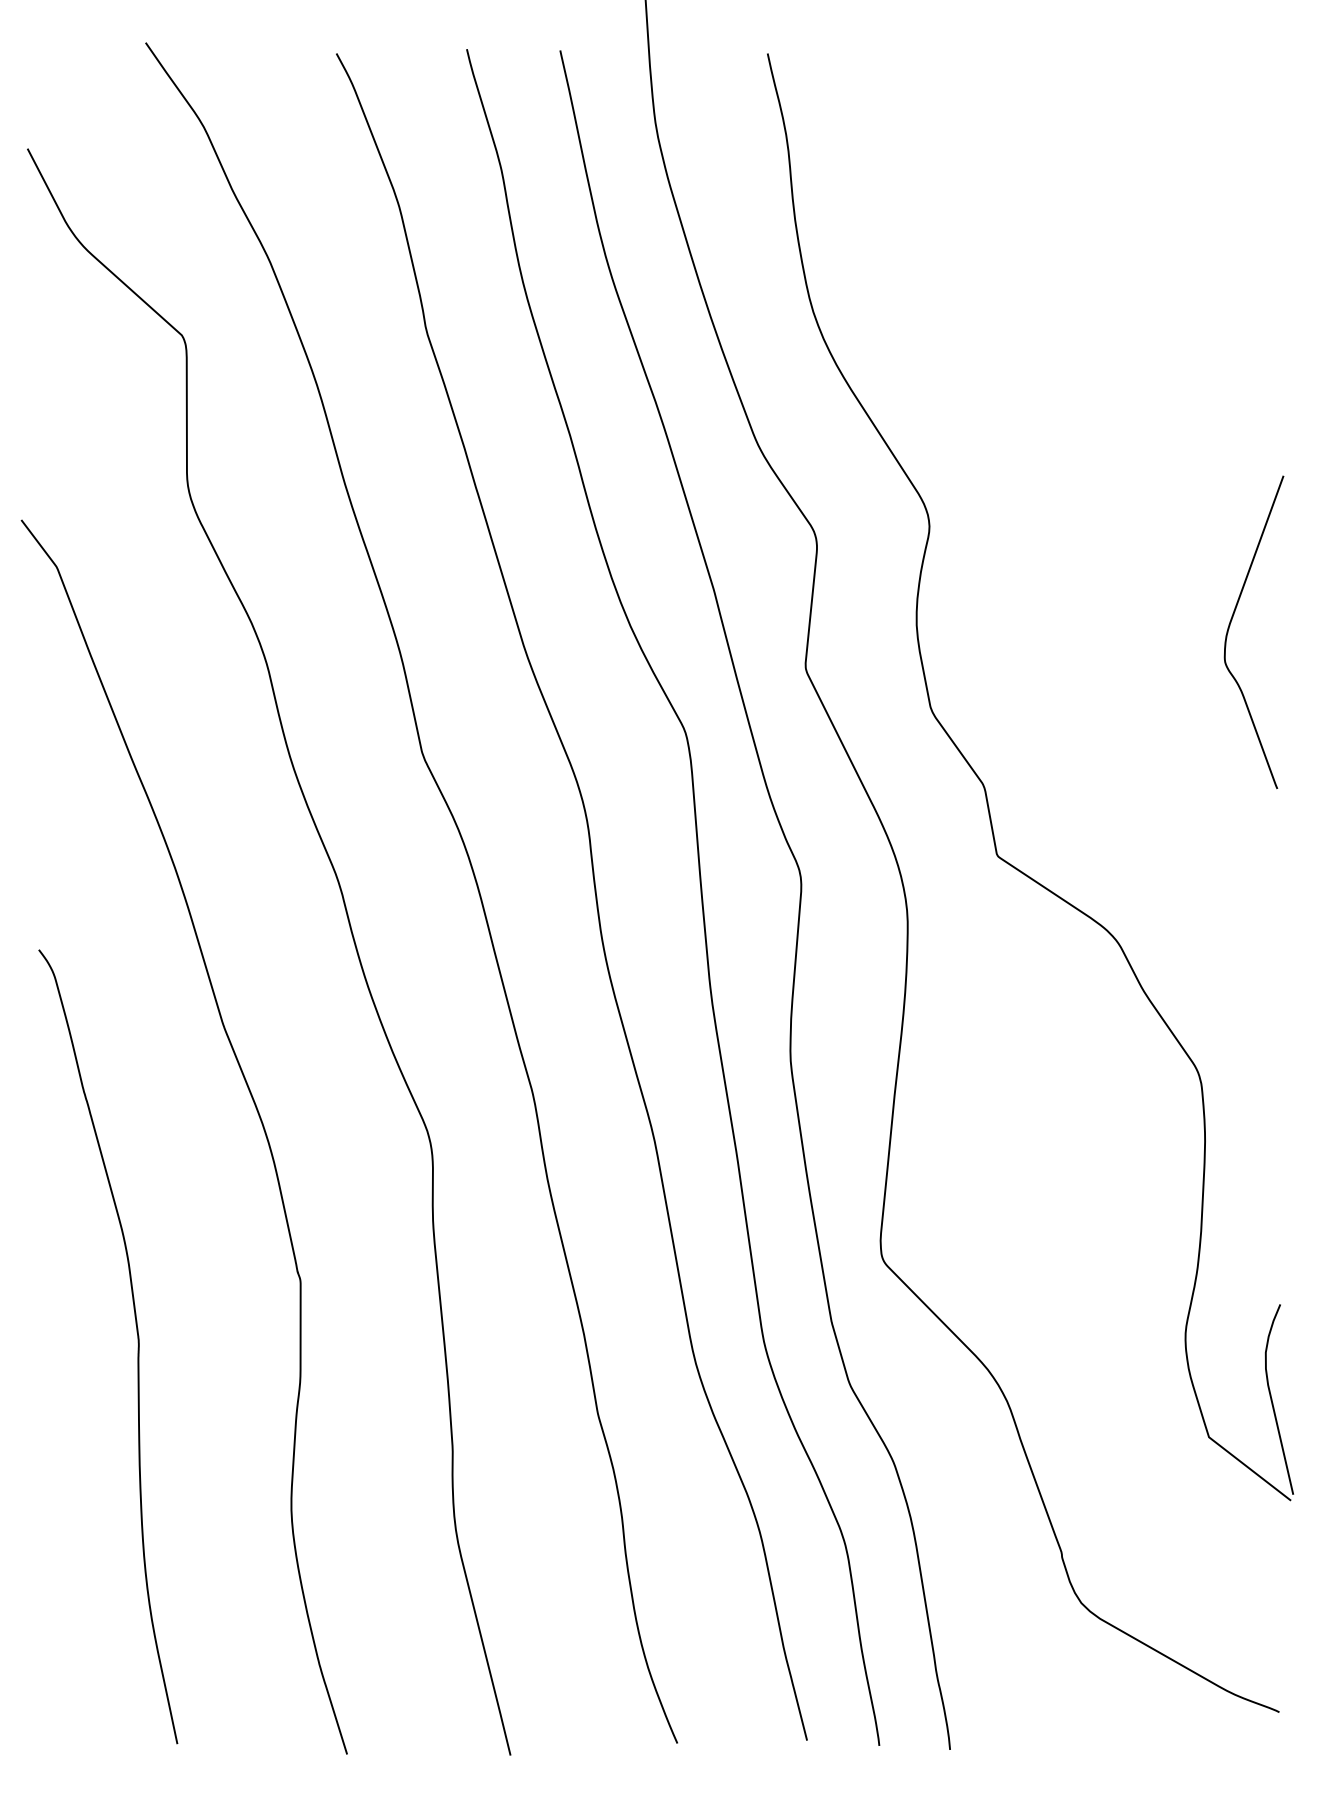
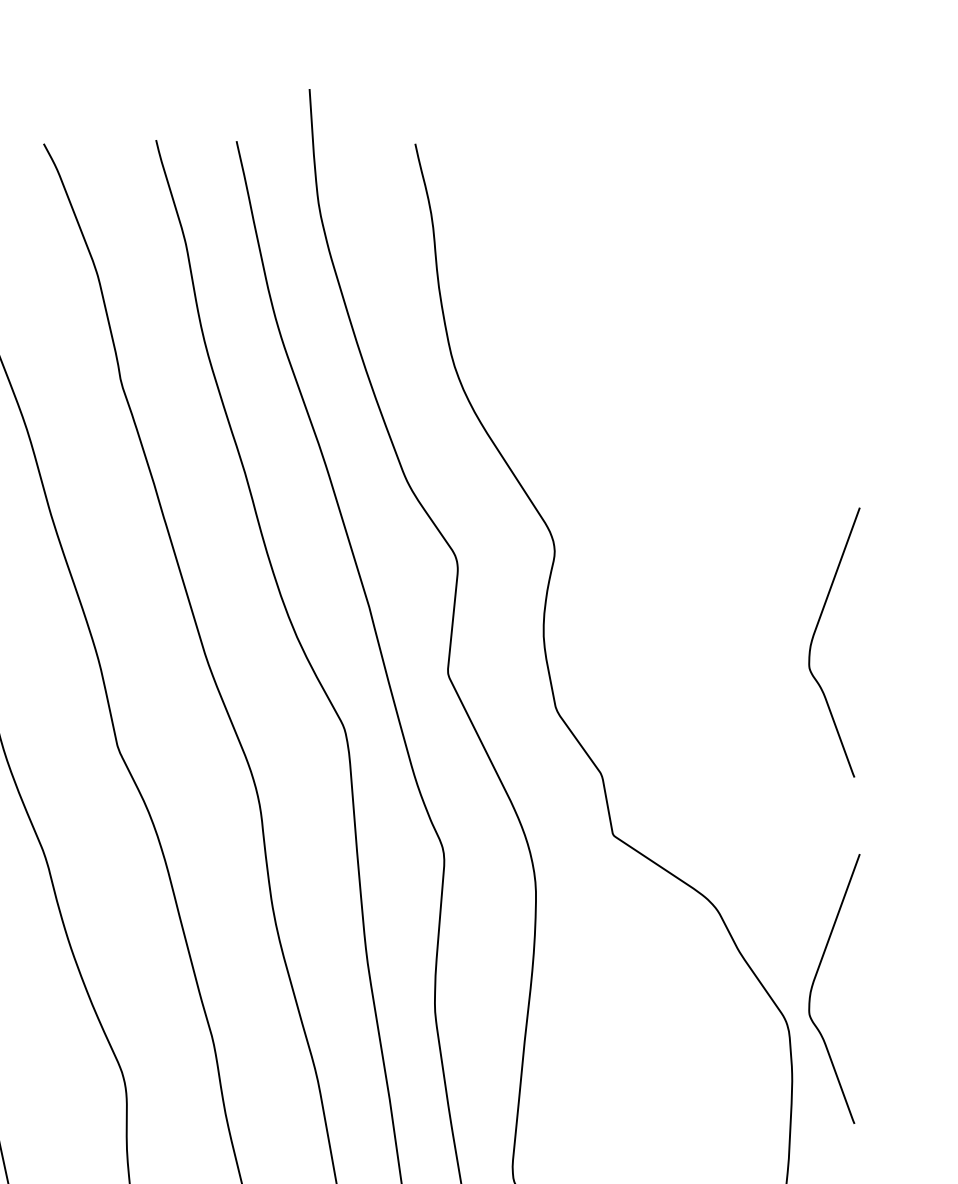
curve: (1230, 1027) -> (814, 983), added

